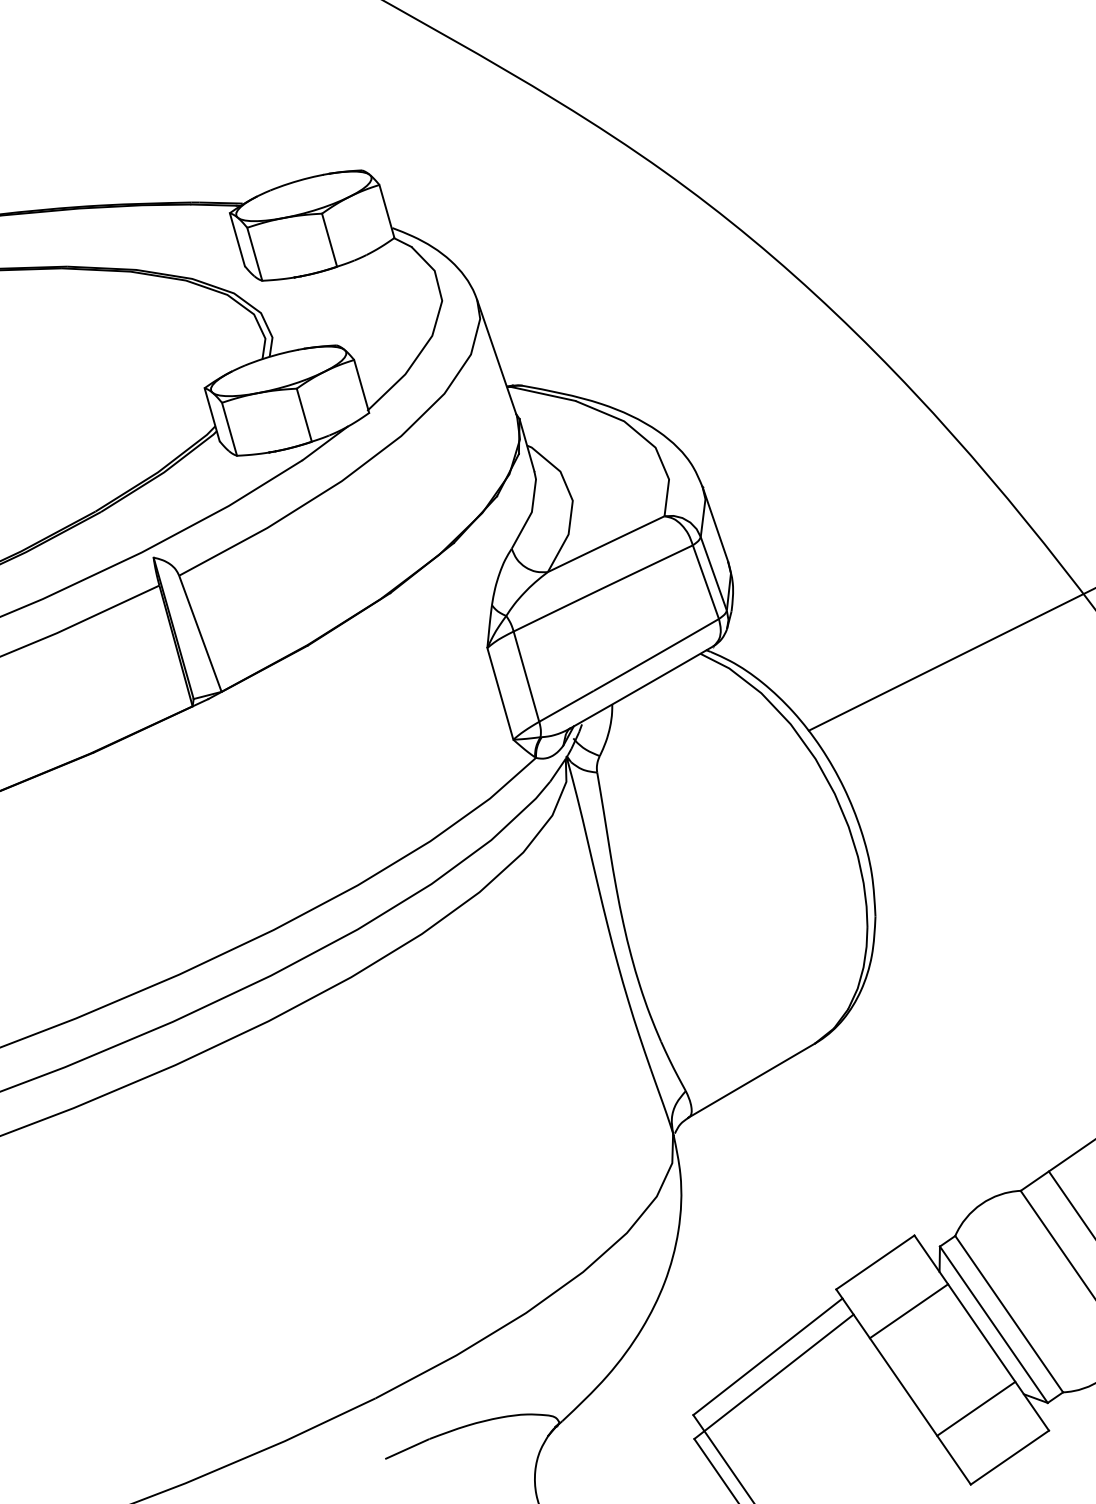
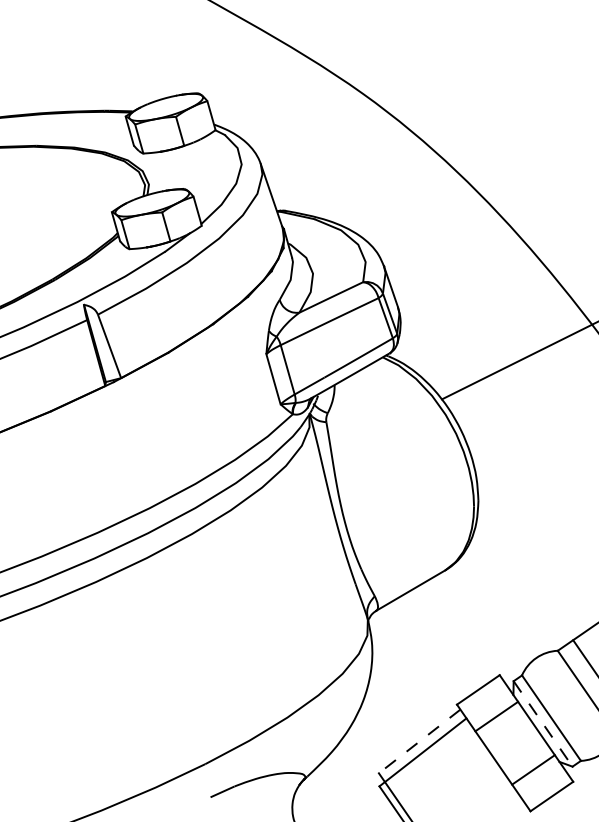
line: (994, 1323) -> (543, 723), solid -> dashed
line: (767, 1356) -> (419, 741), solid -> dashed

